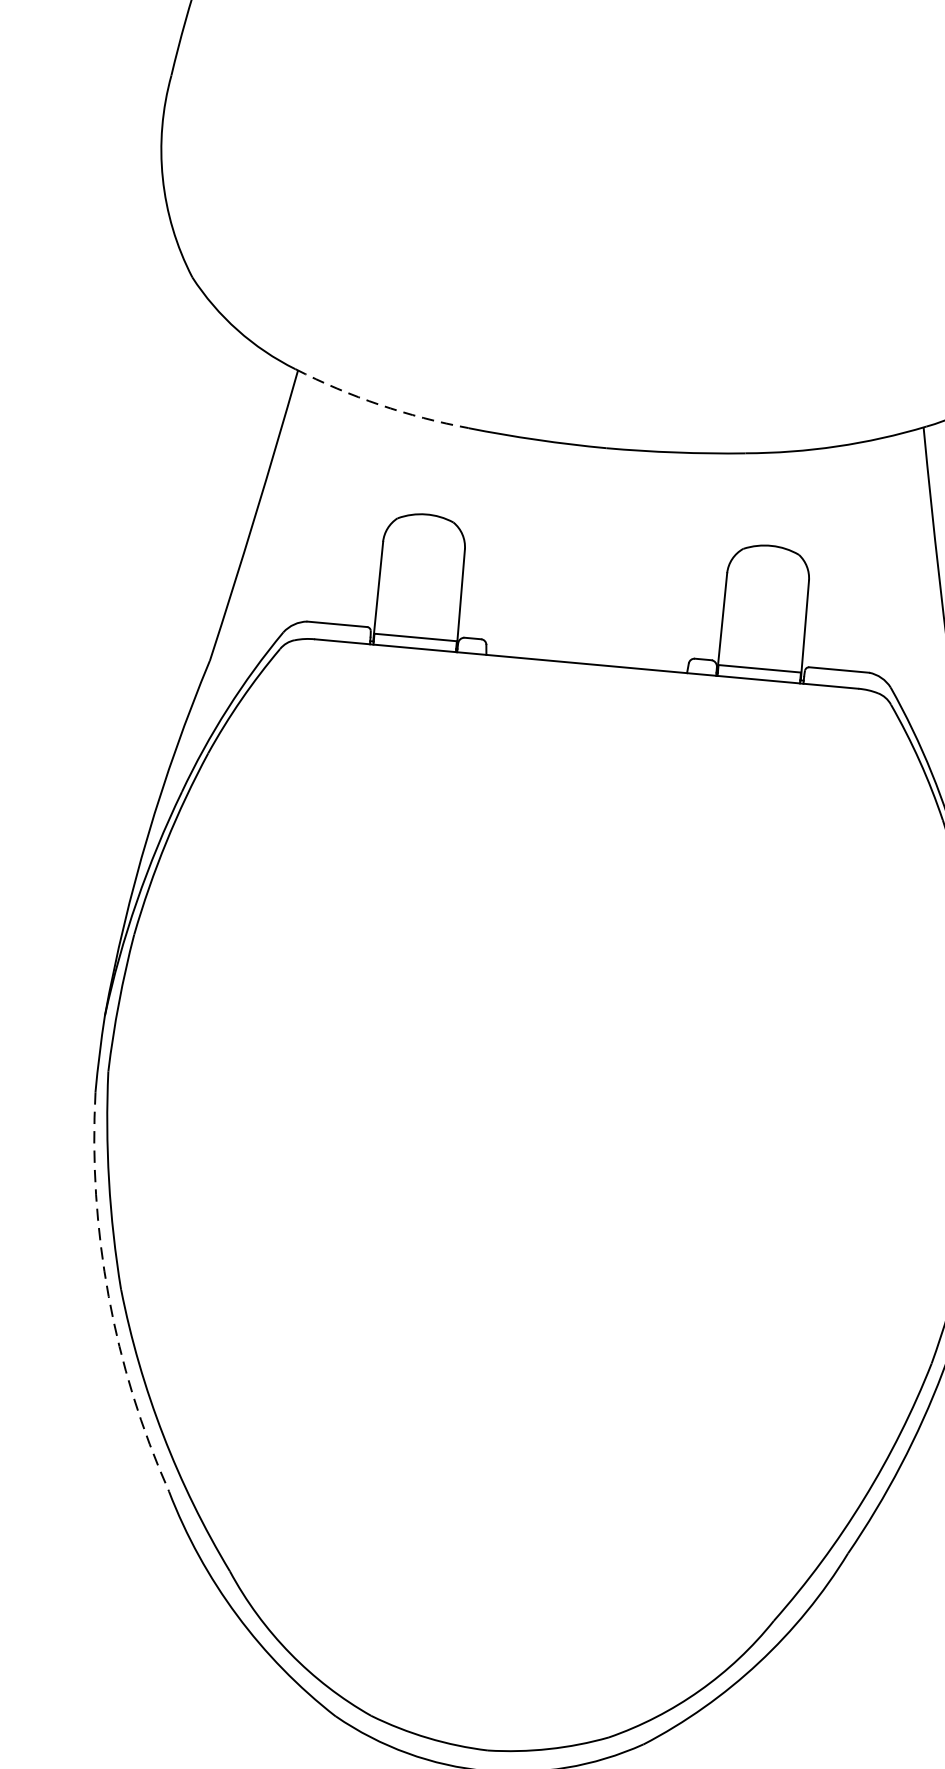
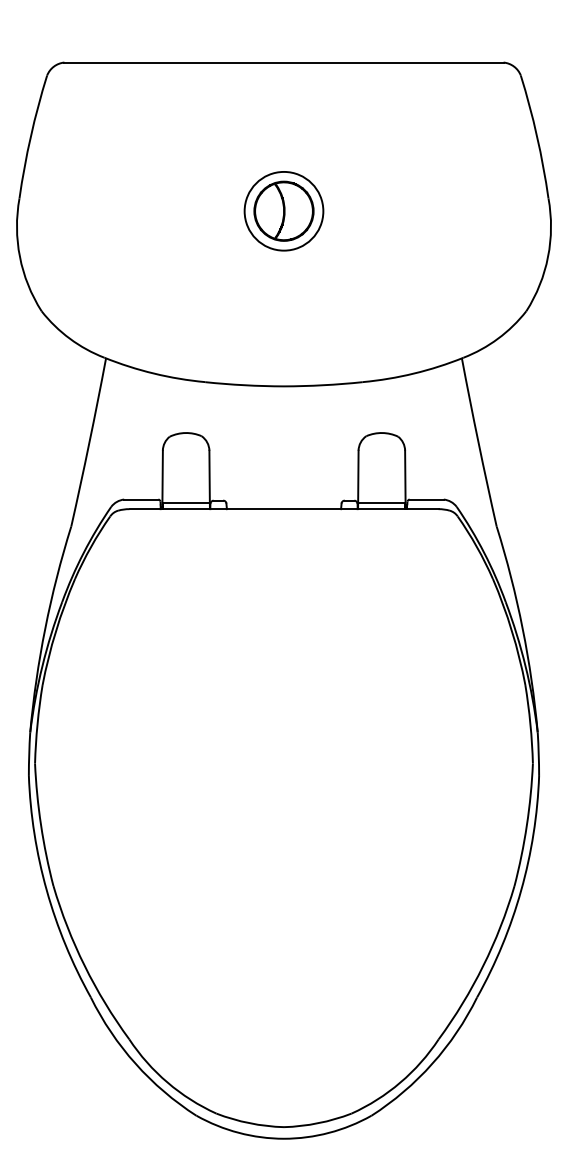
part: (633, 140) -> (283, 211), added
arc: (379, 404) -> (153, 373), dashed -> solid
arc: (108, 1296) -> (46, 890), dashed -> solid

